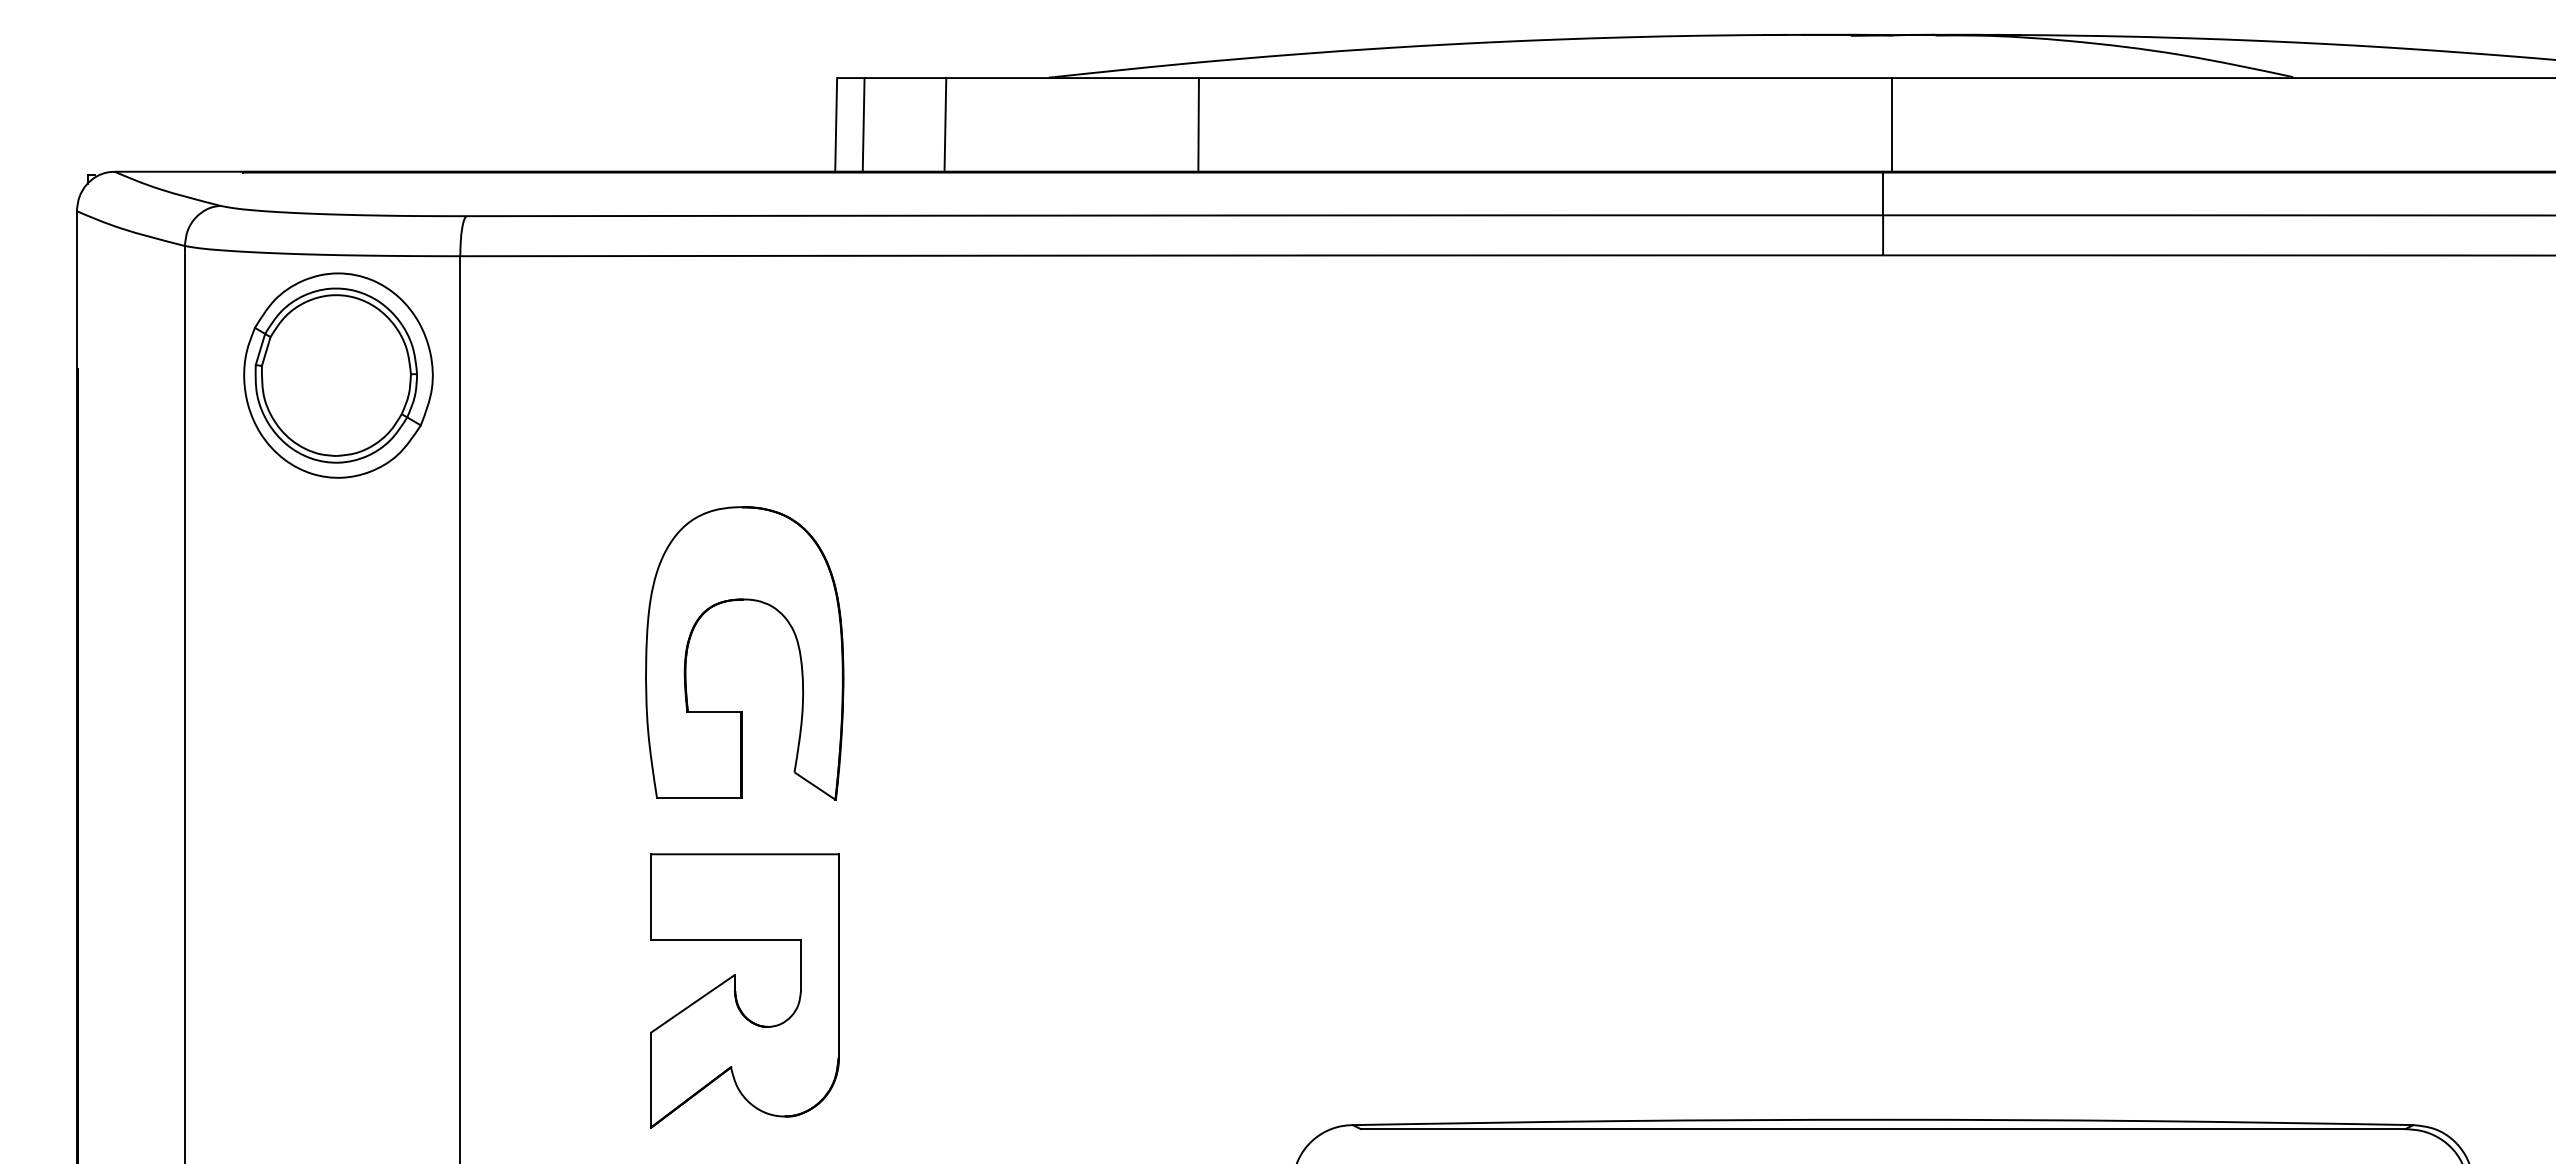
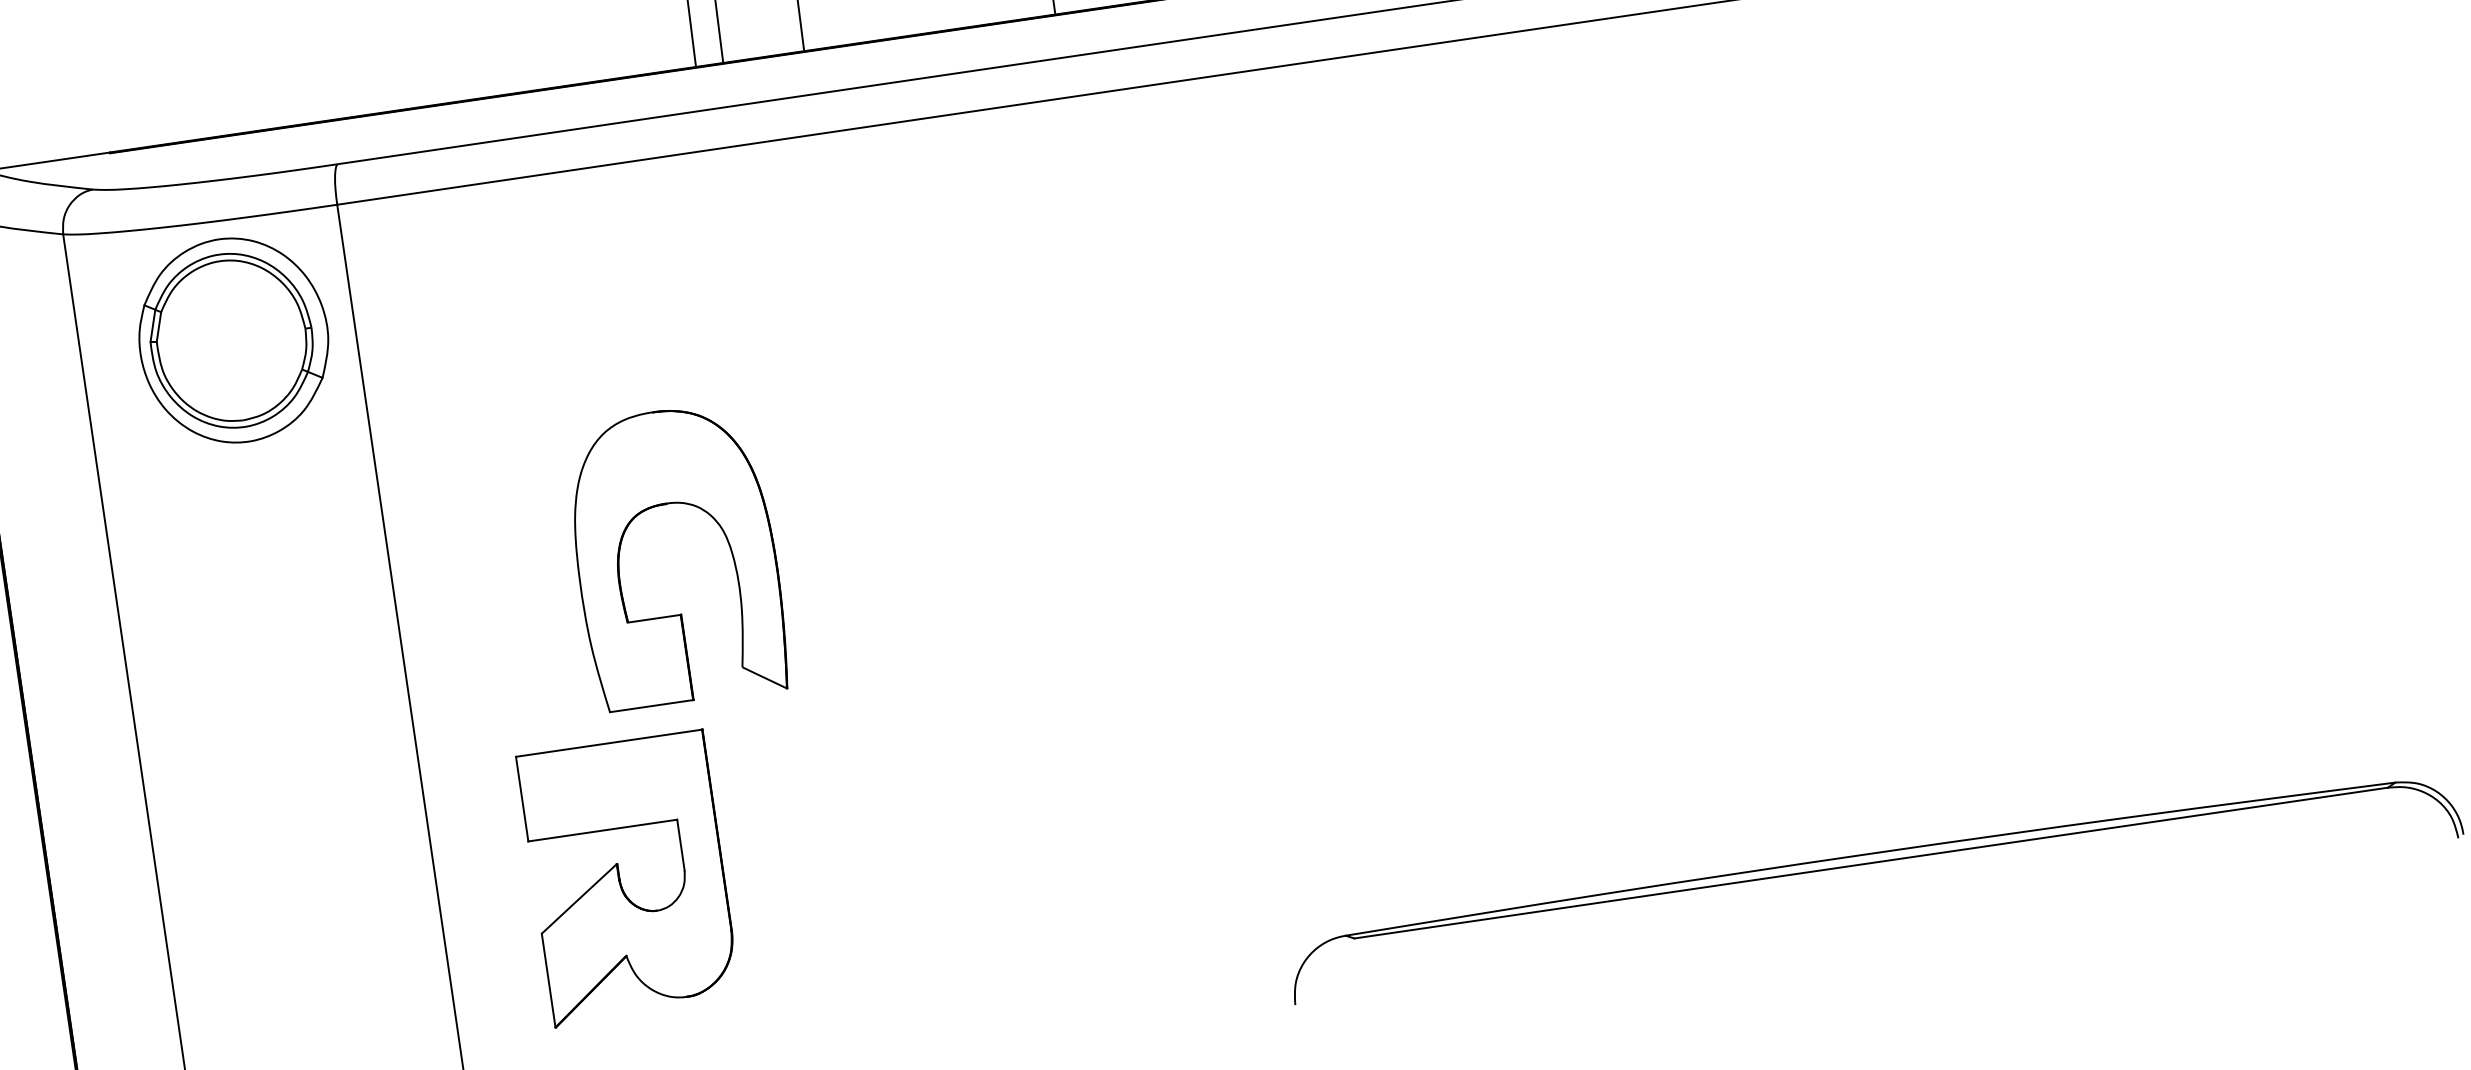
part: (736, 991) -> (620, 880), moved

